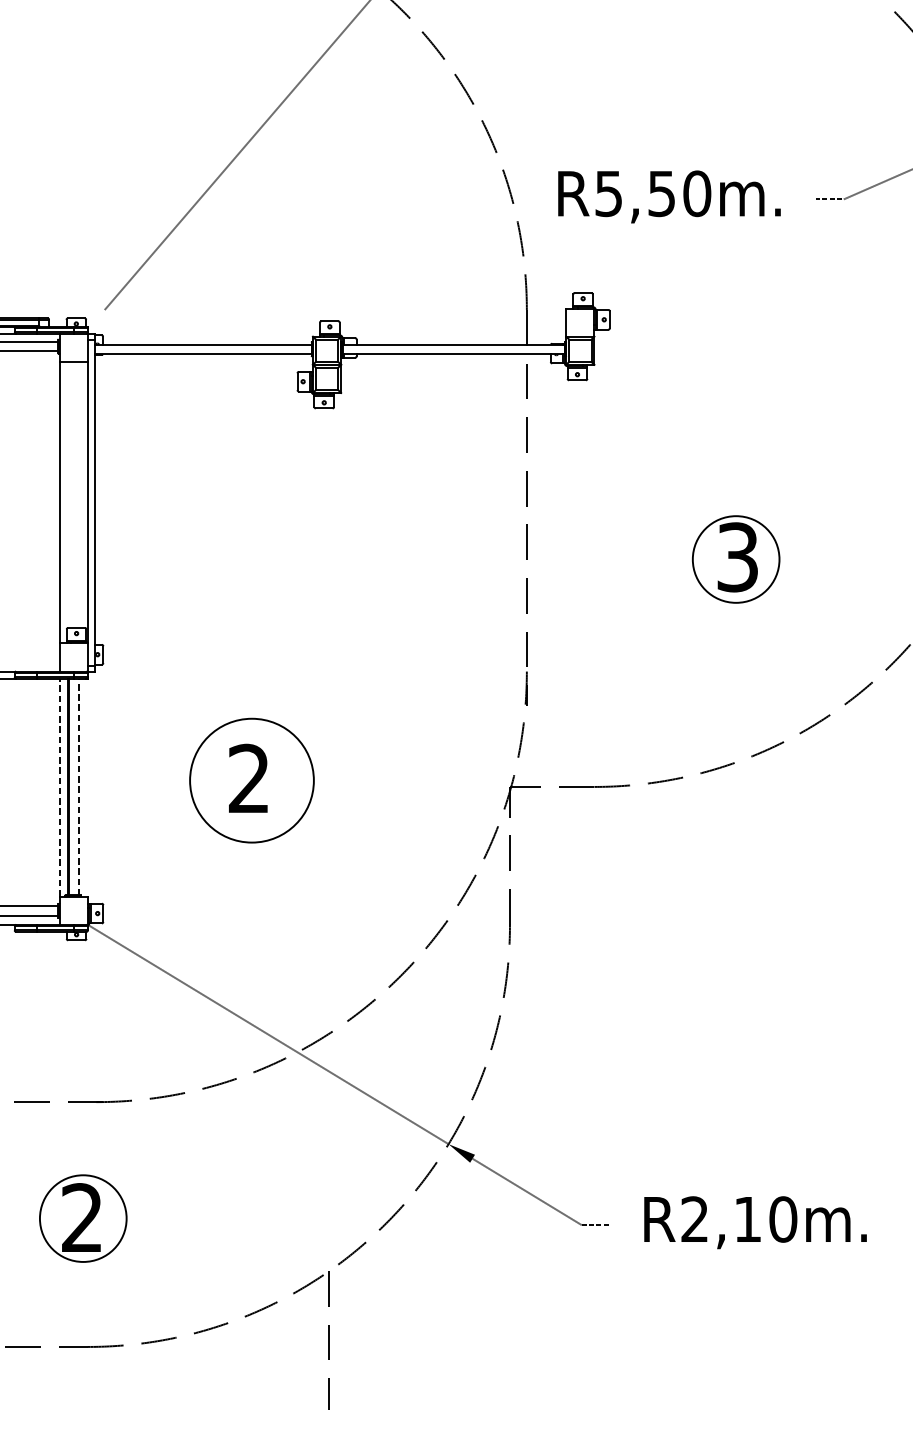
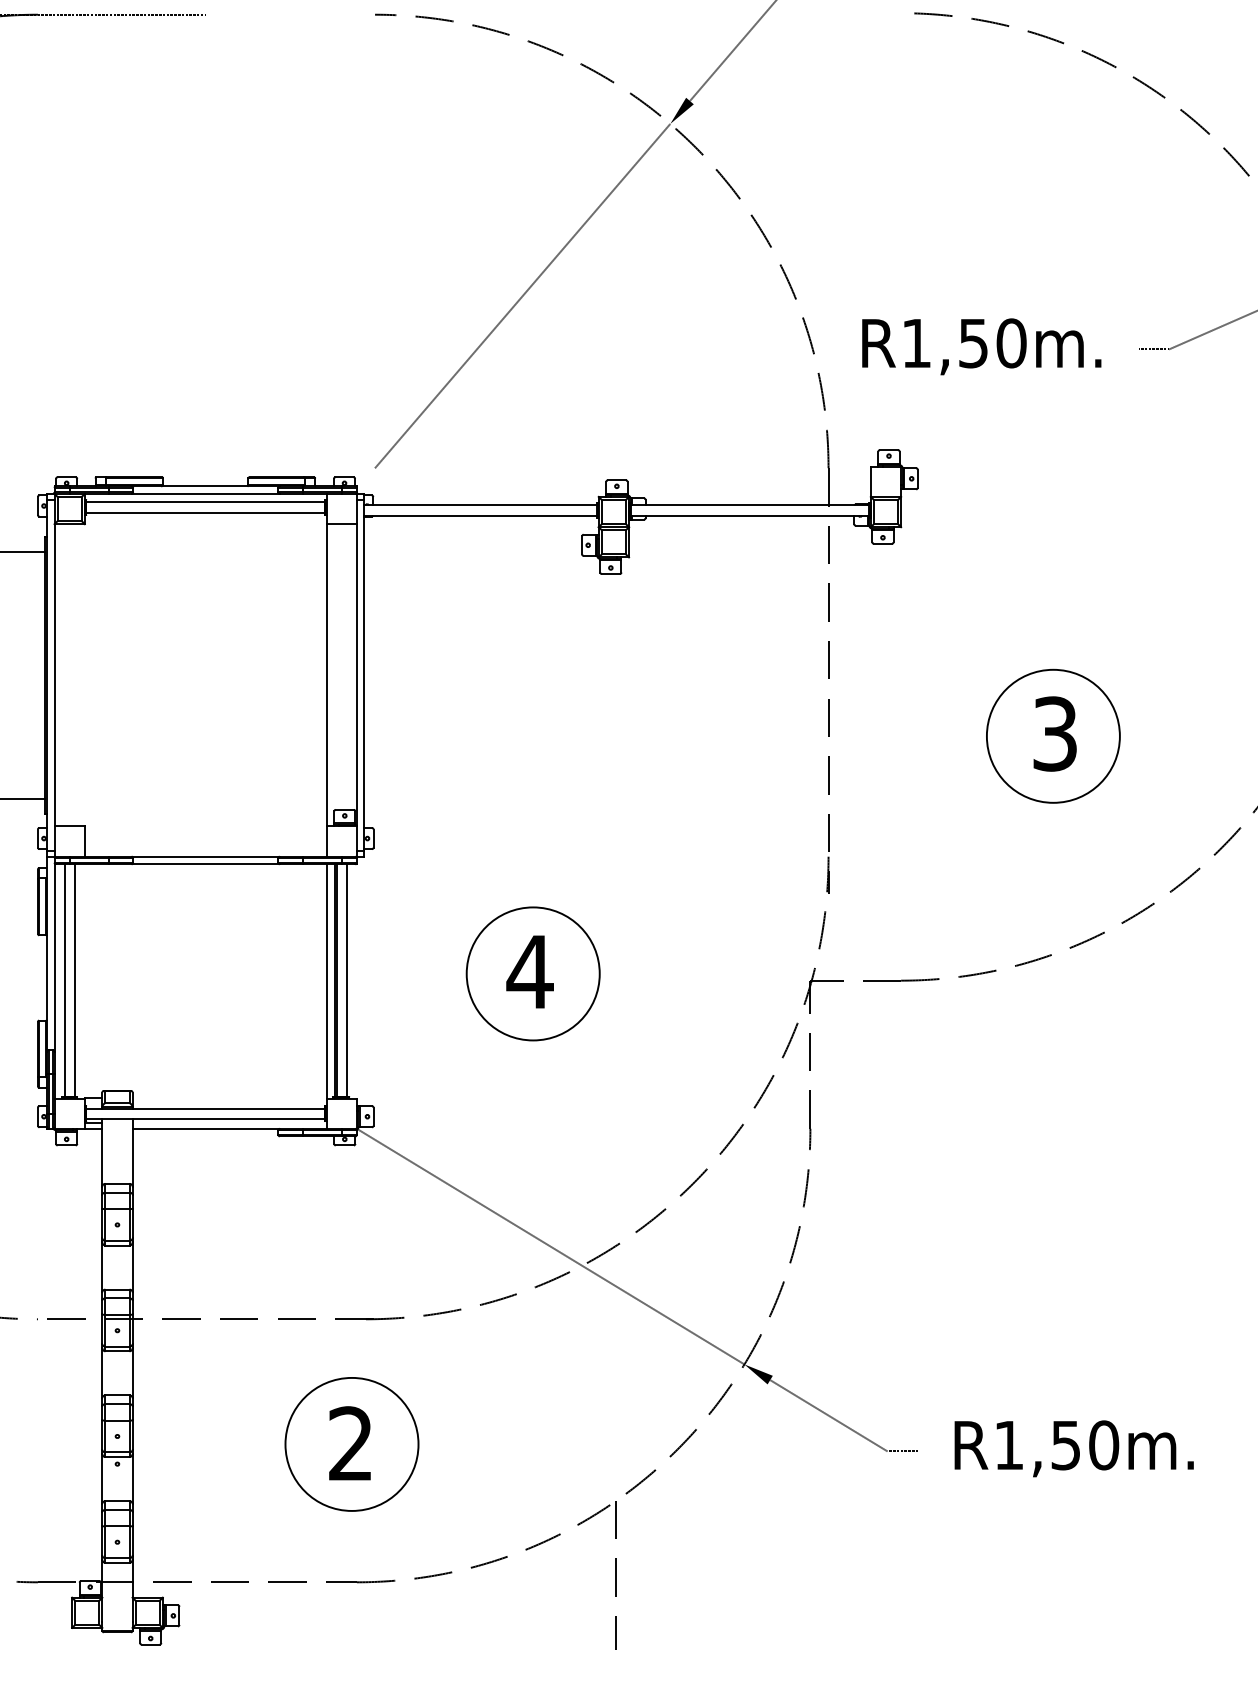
text: (608, 193) -> (916, 343), R5,50m. -> R1,50m.
circle: (735, 558) -> (1052, 735), size x1.43
text: (248, 778) -> (529, 971), 2 -> 4
line: (59, 786) -> (326, 980), dashed -> solid
line: (78, 786) -> (346, 980), dashed -> solid
circle: (82, 1217) -> (351, 1443), size x1.43
text: (720, 1219) -> (1036, 1445), R2,10m. -> R1,50m.

